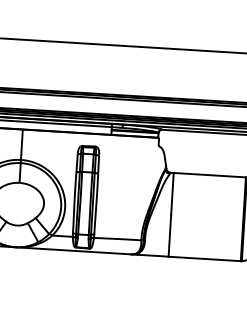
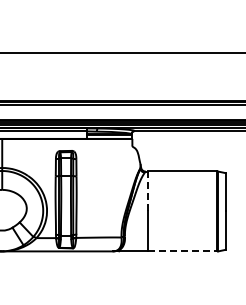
line: (172, 193) -> (148, 191), solid -> dashed
line: (205, 259) -> (183, 251), solid -> dashed

